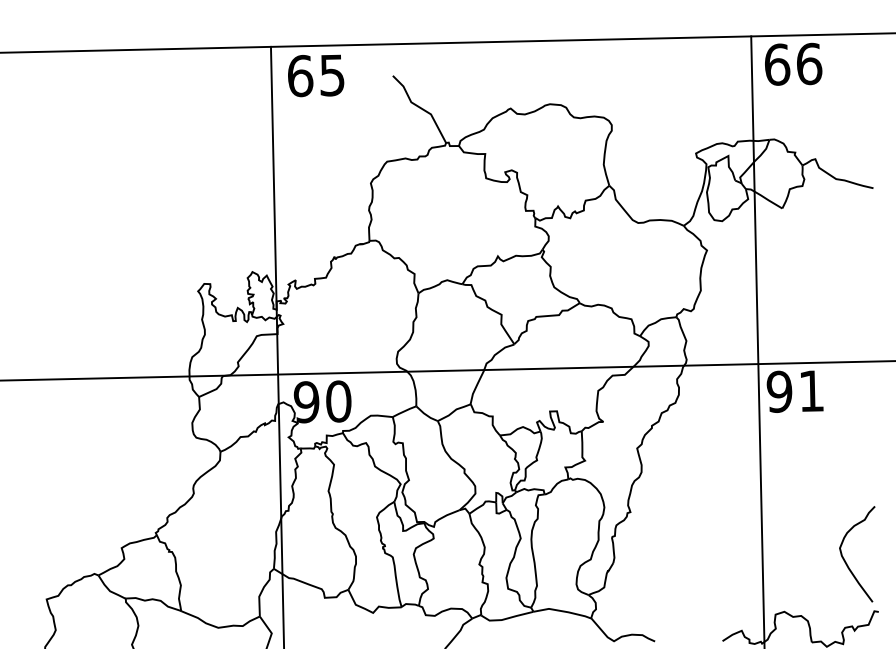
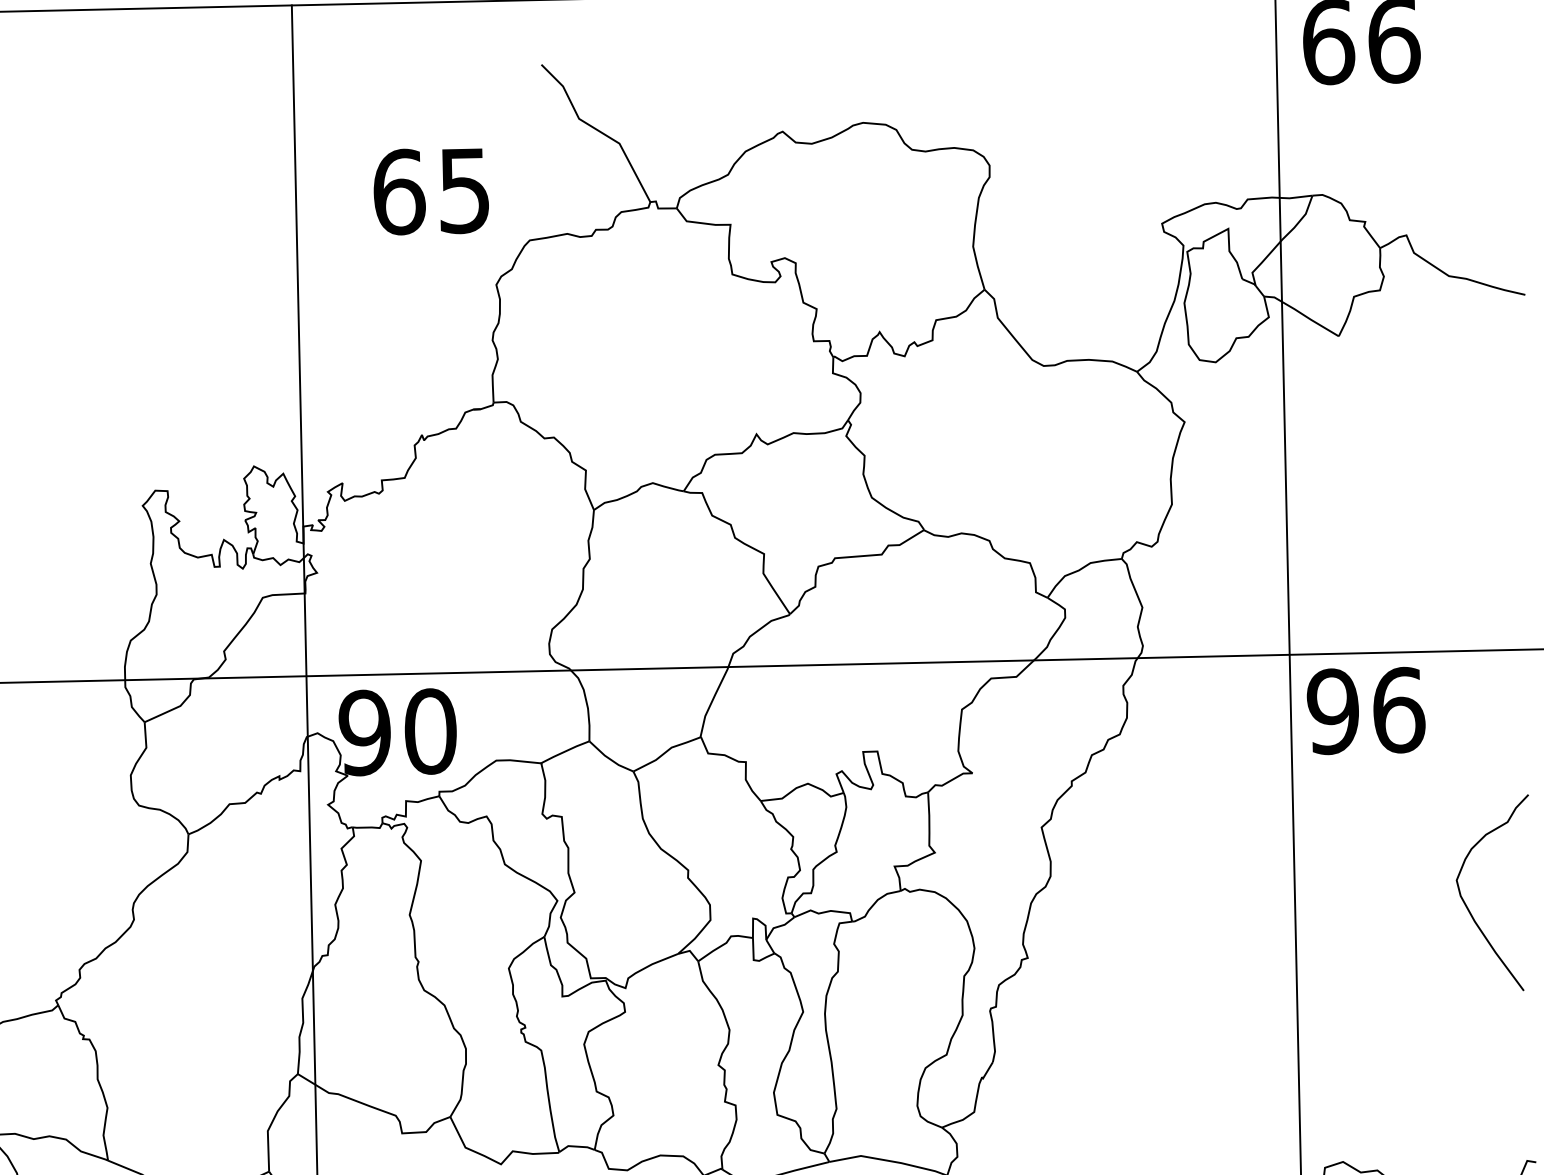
text: (316, 75) -> (432, 190), moved
text: (811, 391) -> (1398, 710), 91 -> 96
curve: (846, 561) -> (1470, 907), moved

